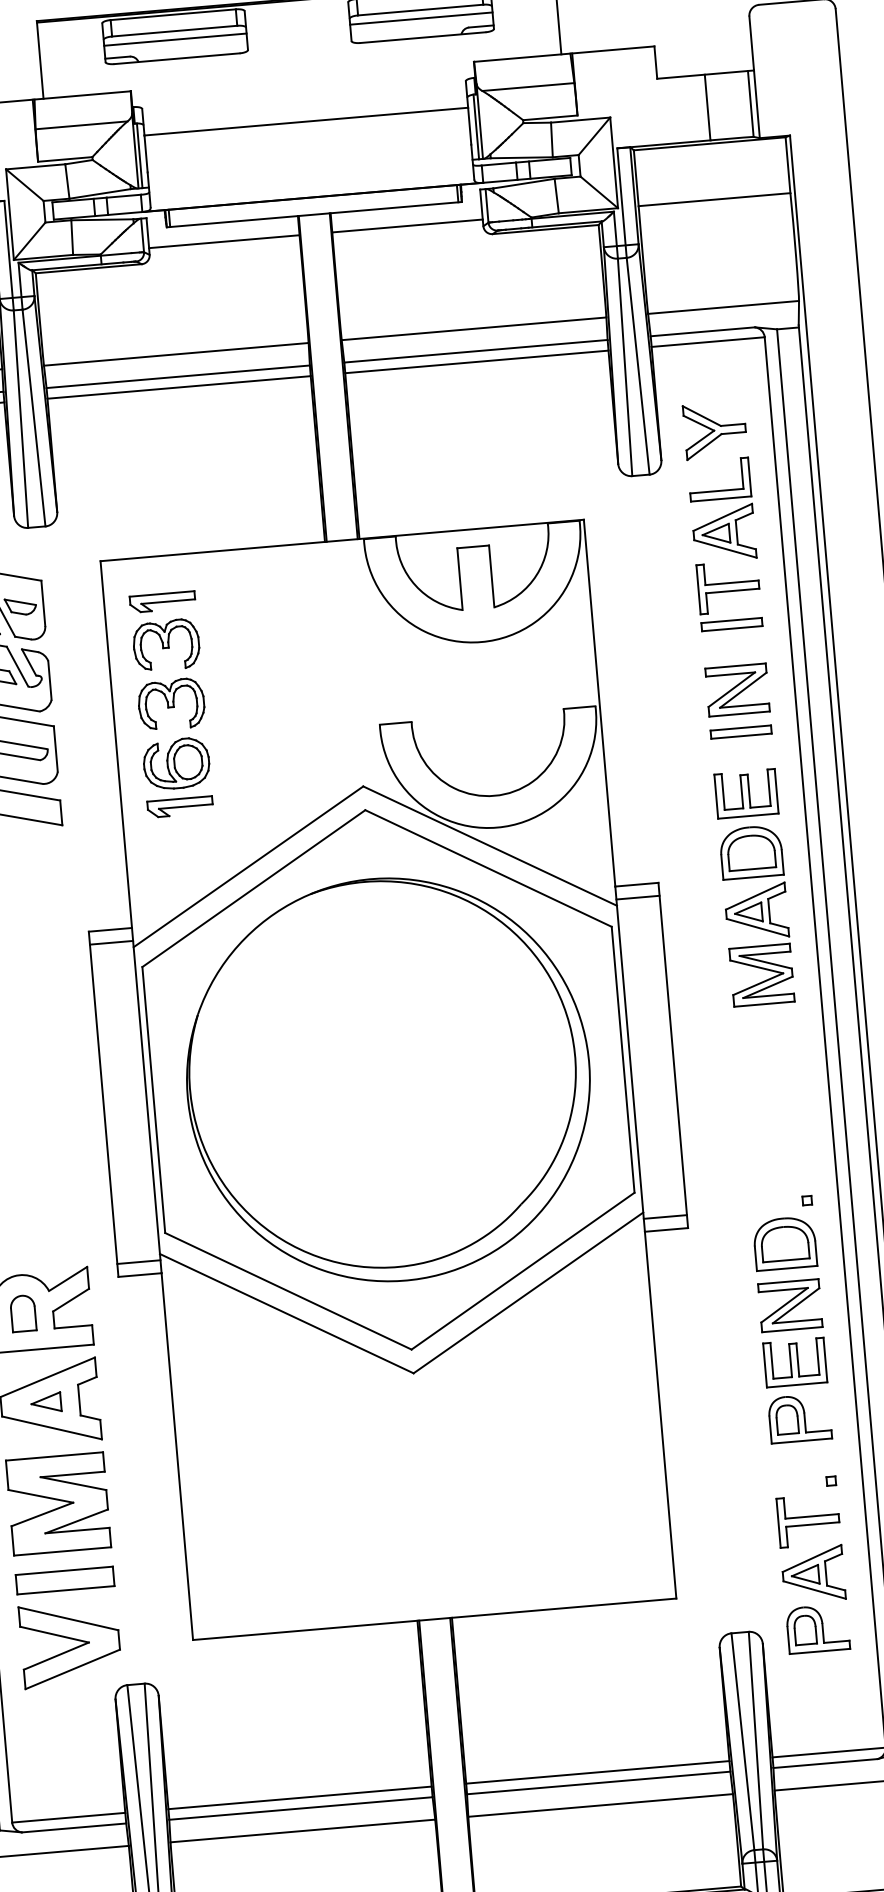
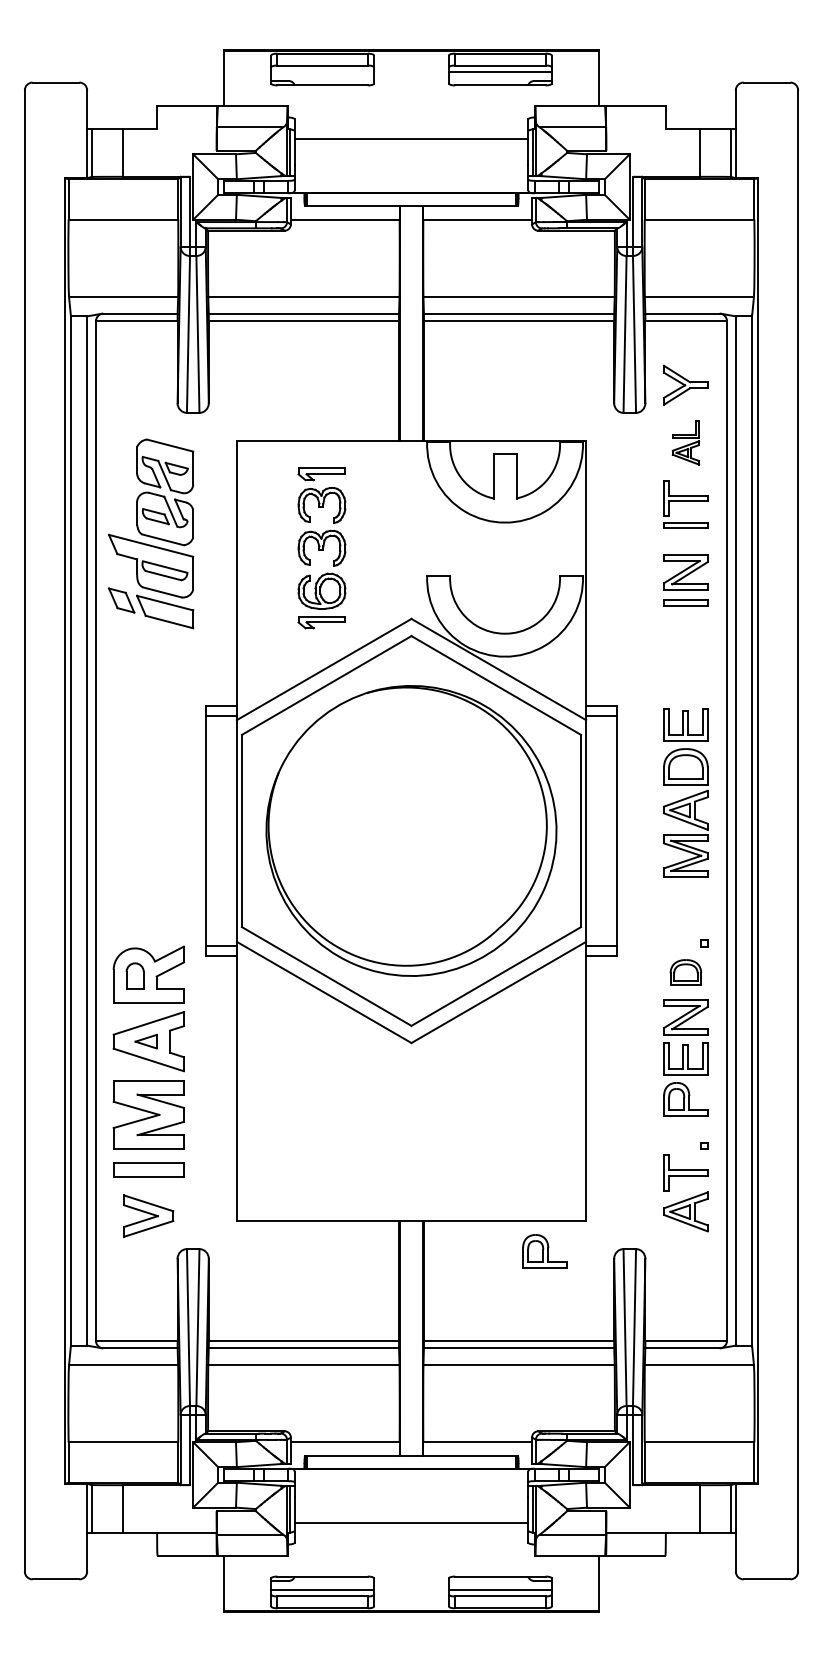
line: (175, 39) -> (322, 71), removed
part: (721, 509) -> (685, 442), size x0.6
part: (170, 704) -> (321, 548), moved
part: (753, 887) -> (685, 792), moved
part: (784, 1243) -> (685, 972), size x0.7
part: (817, 1629) -> (544, 1251), moved
part: (70, 1643) -> (148, 1215), size x0.7

